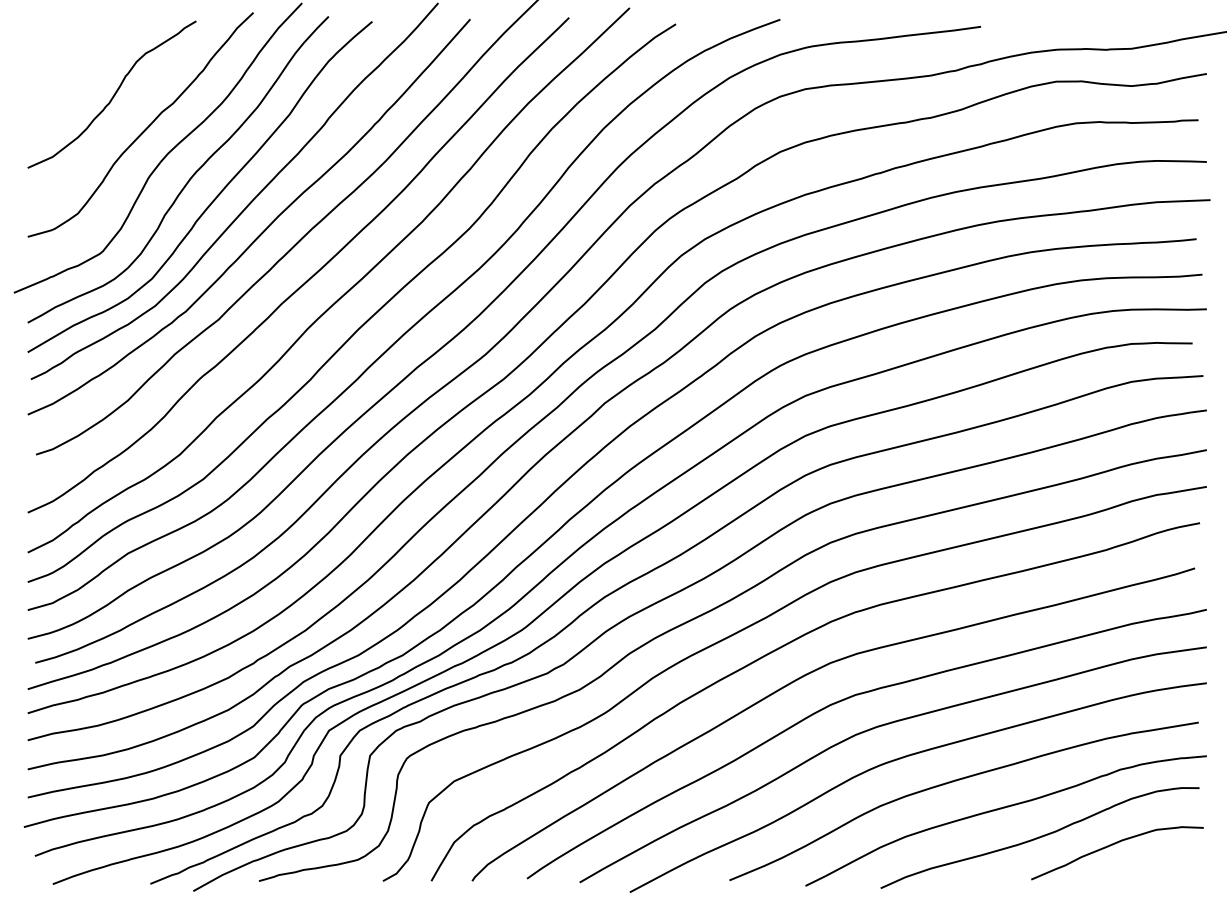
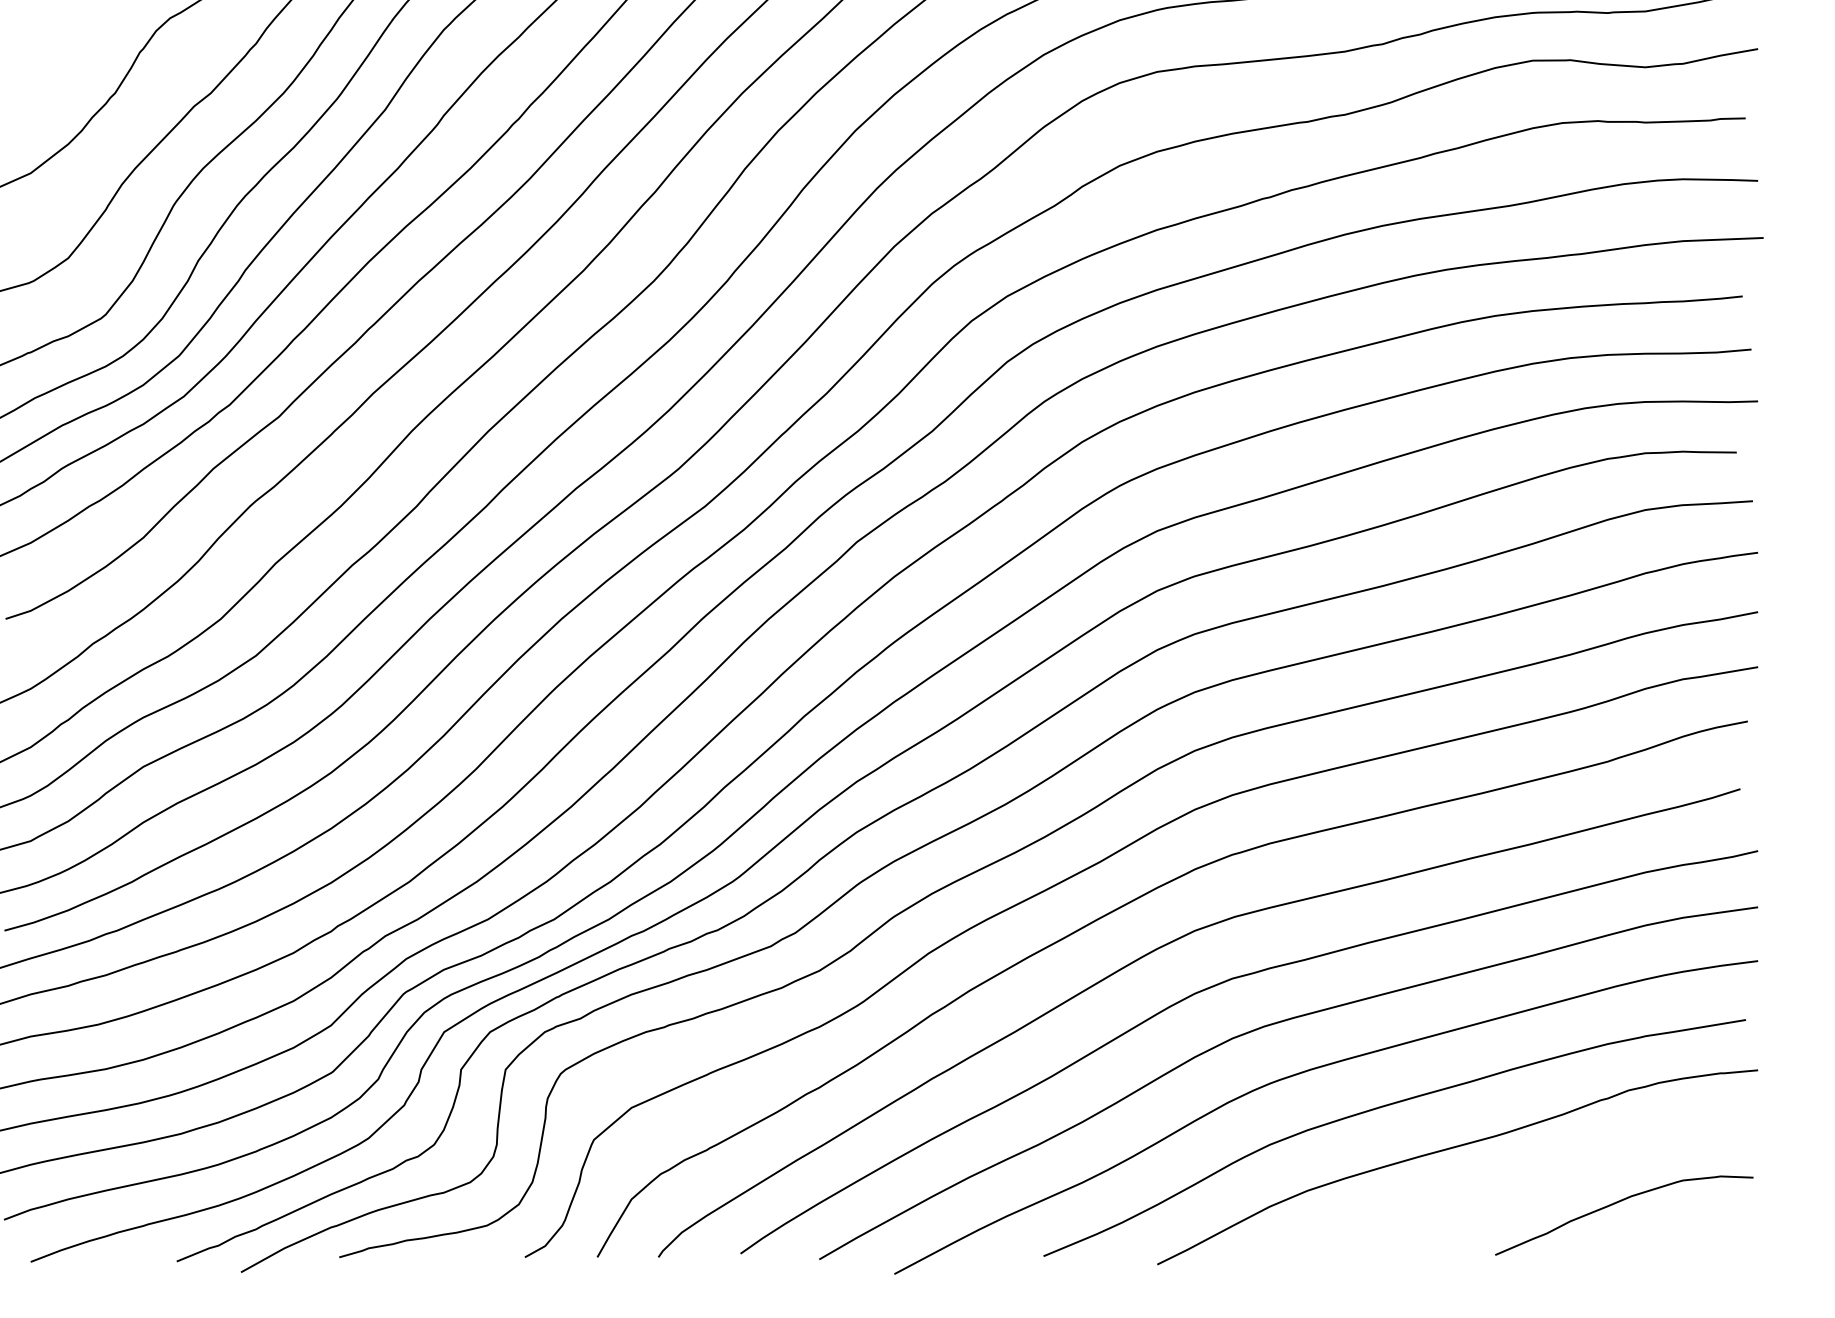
curve: (1039, 837) -> (1507, 1191), removed

